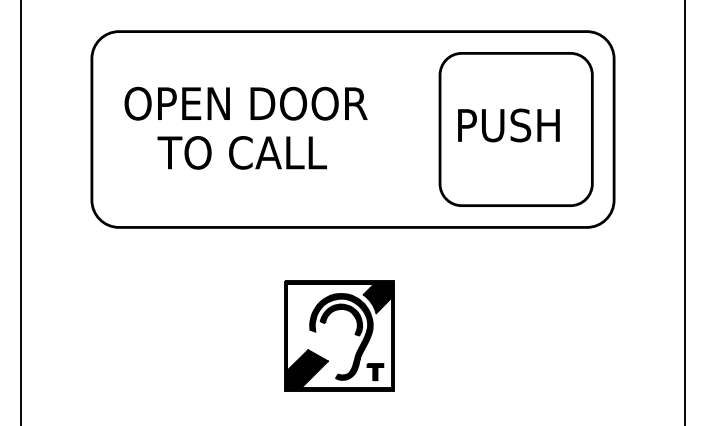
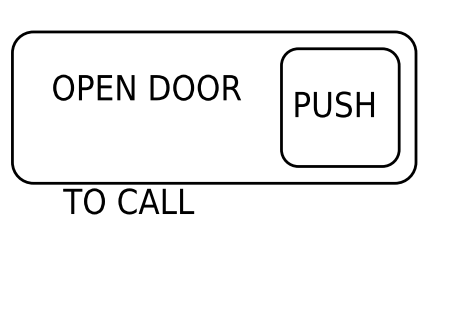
text: (245, 103) -> (146, 87), moved
text: (241, 152) -> (128, 201), moved
part: (339, 335) -> (203, 266), removed

